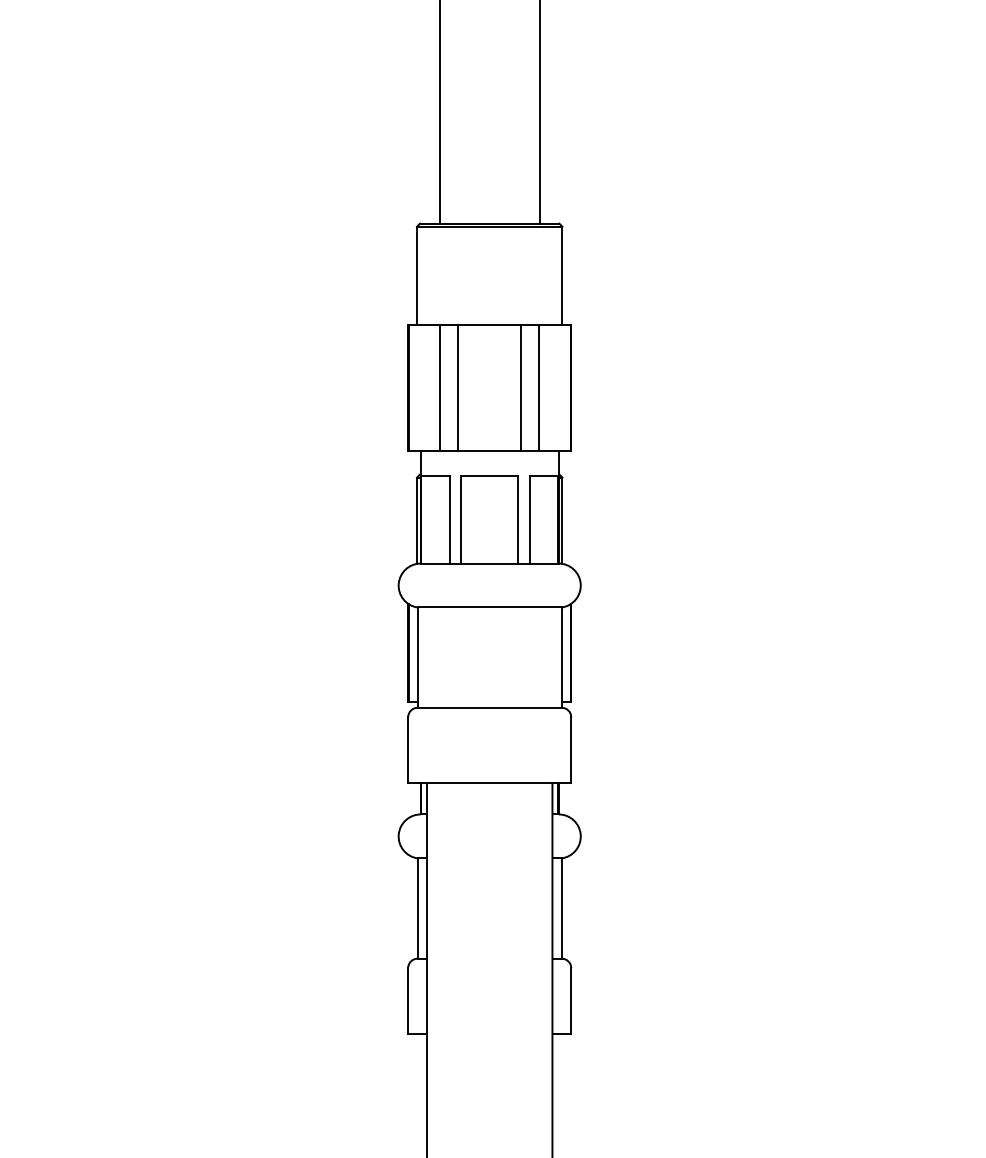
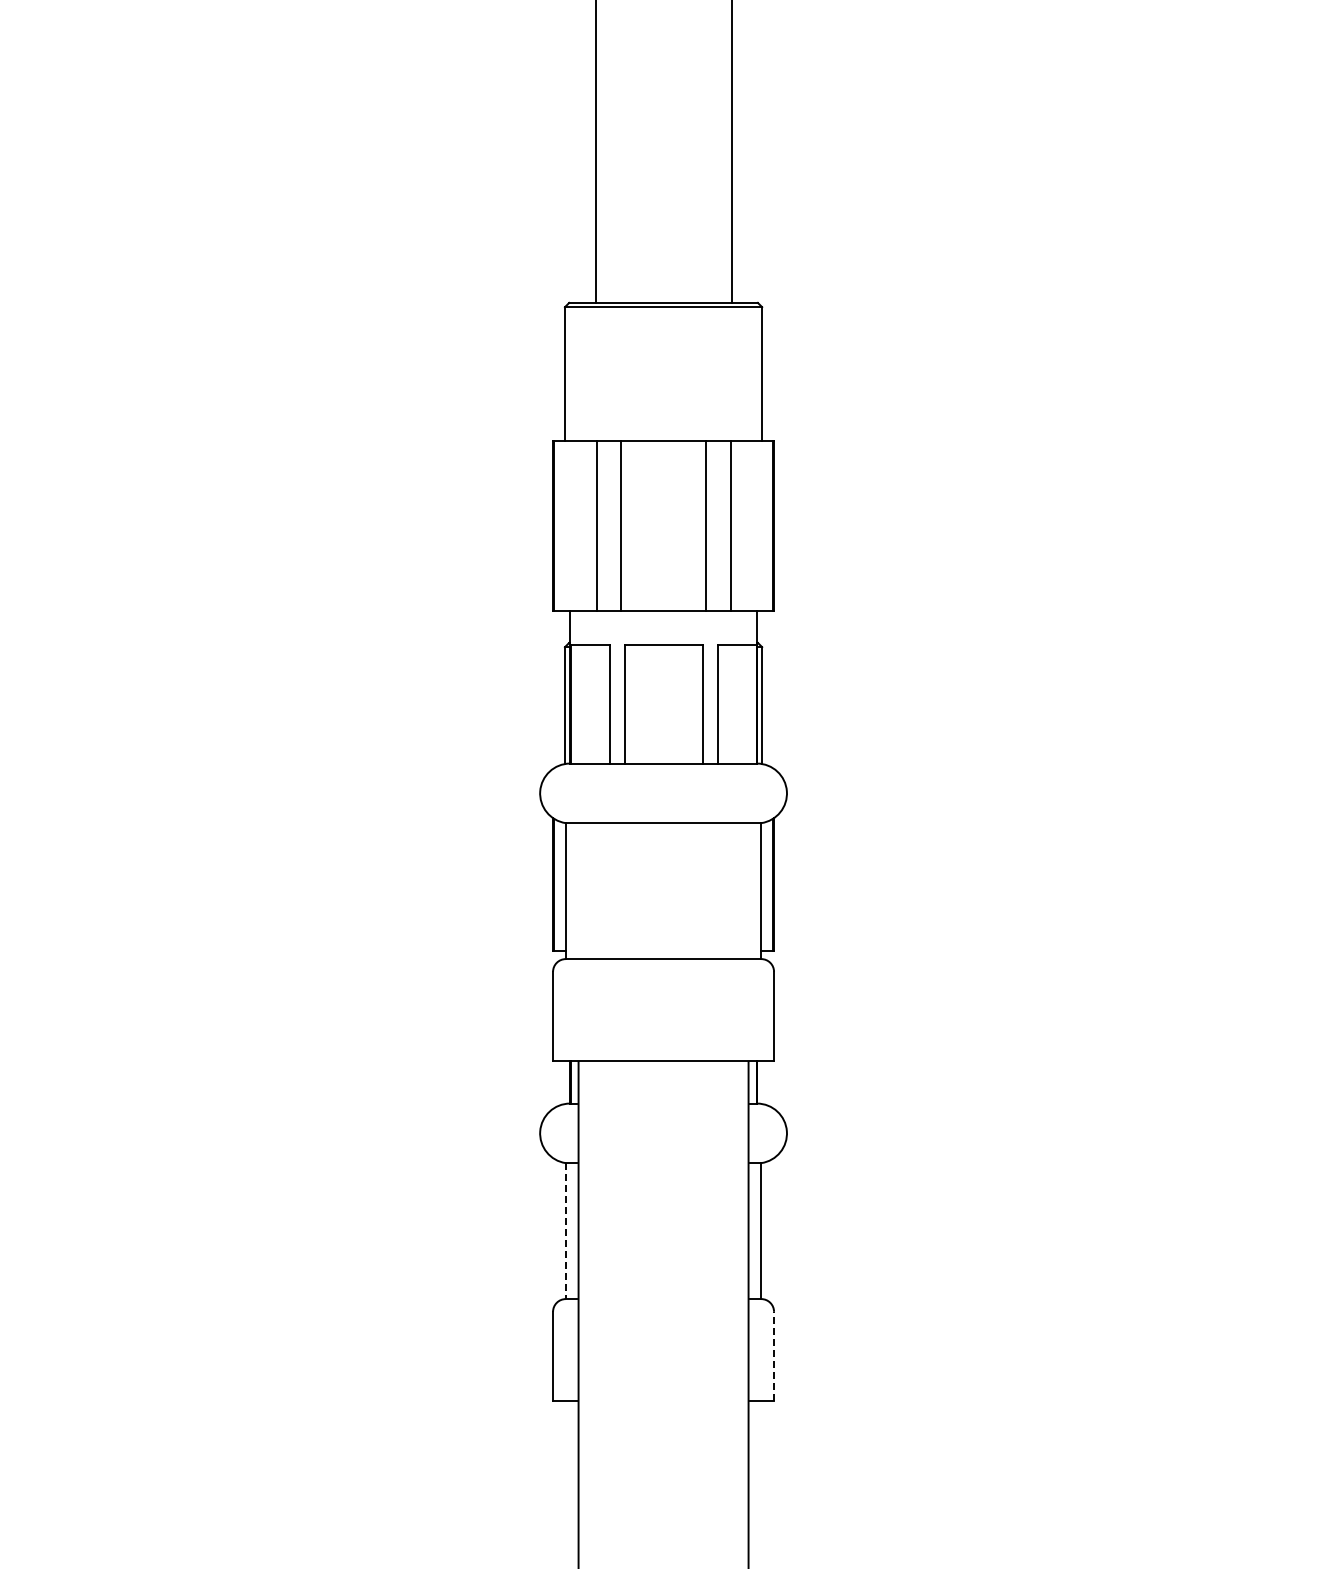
line: (417, 908) -> (565, 1231), solid -> dashed
line: (571, 1001) -> (774, 1356), solid -> dashed

